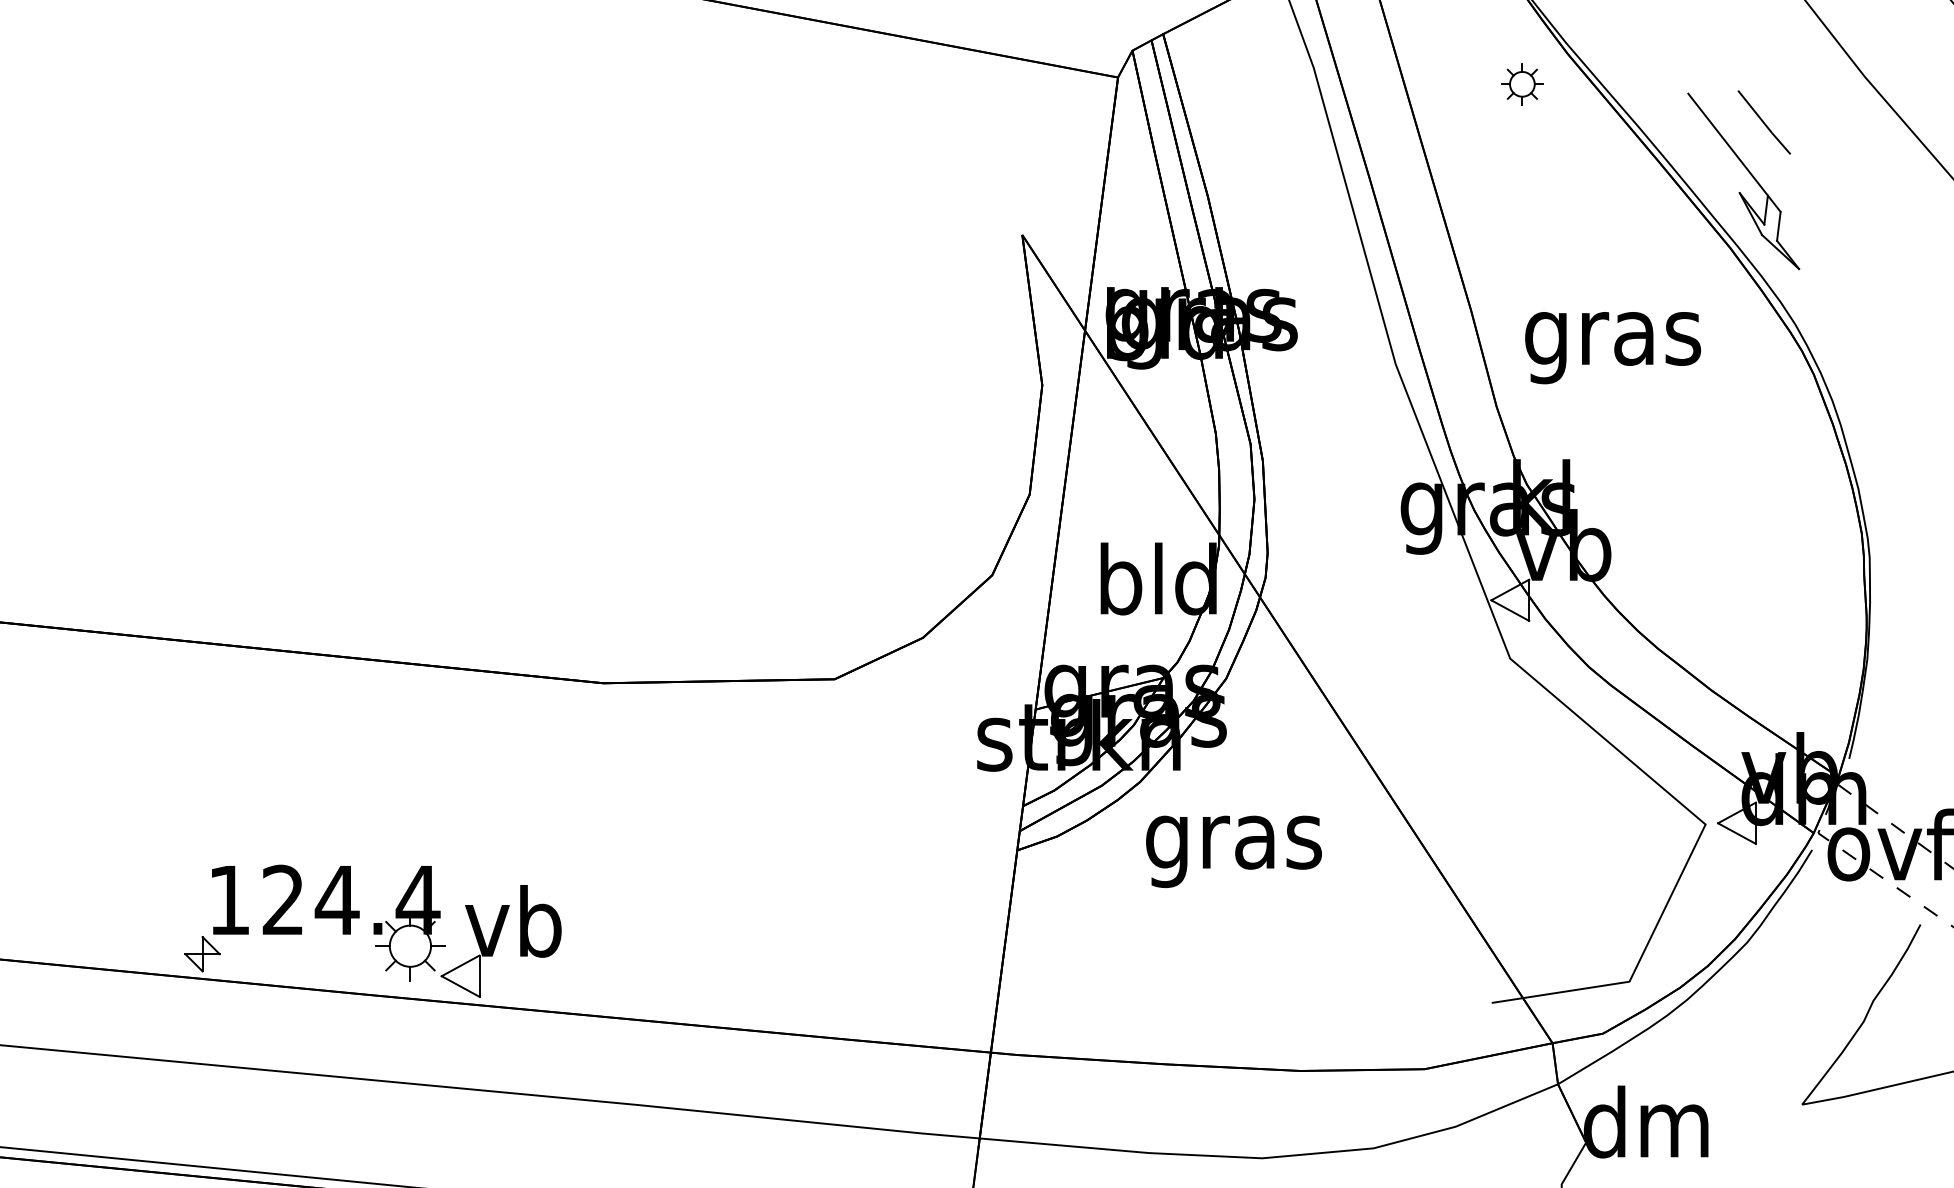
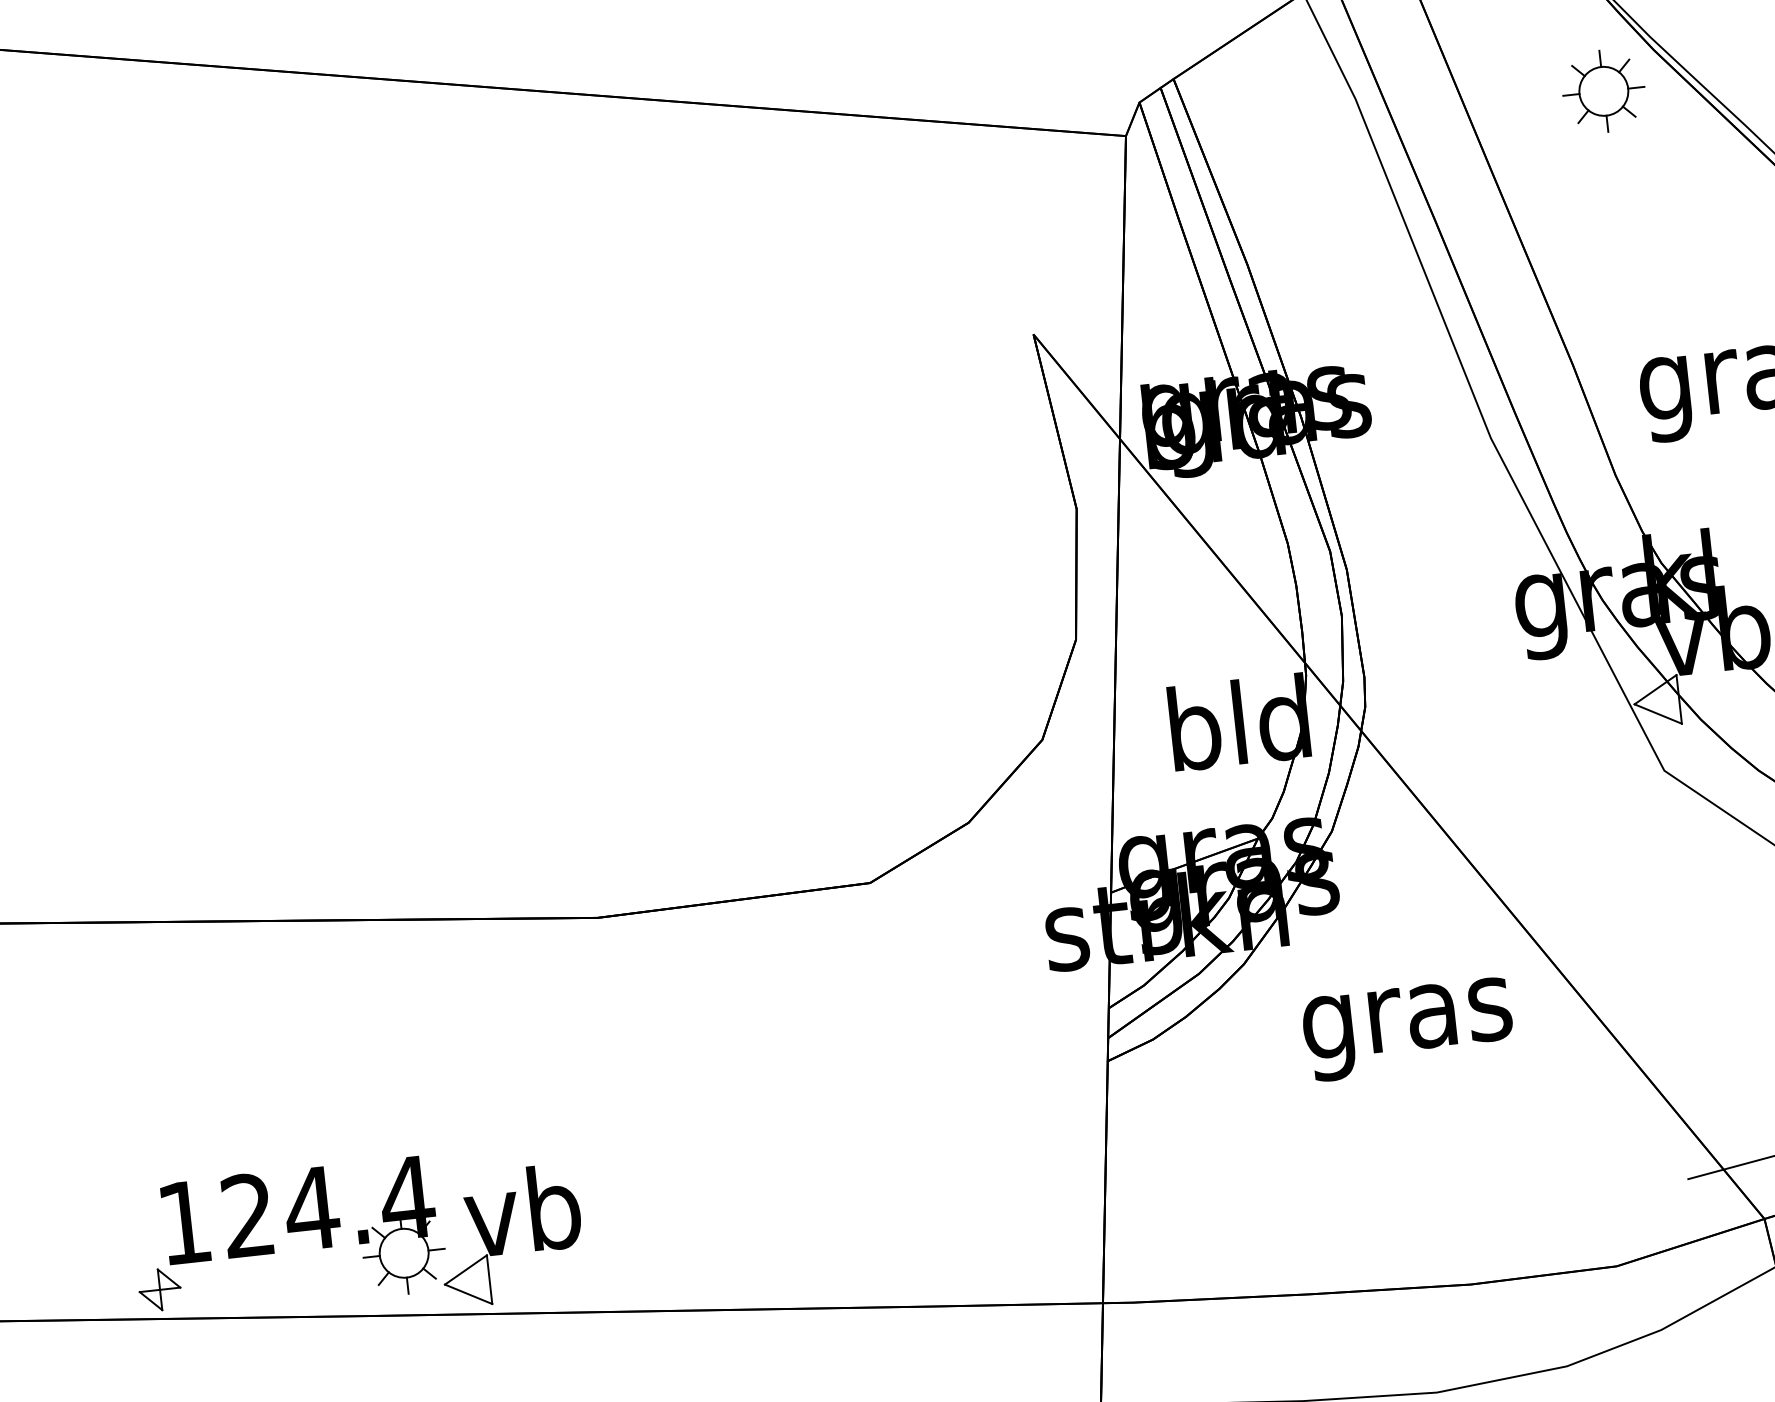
part: (1522, 84) -> (1604, 91), size x1.67
text: (1233, 851) -> (1407, 1029), moved

